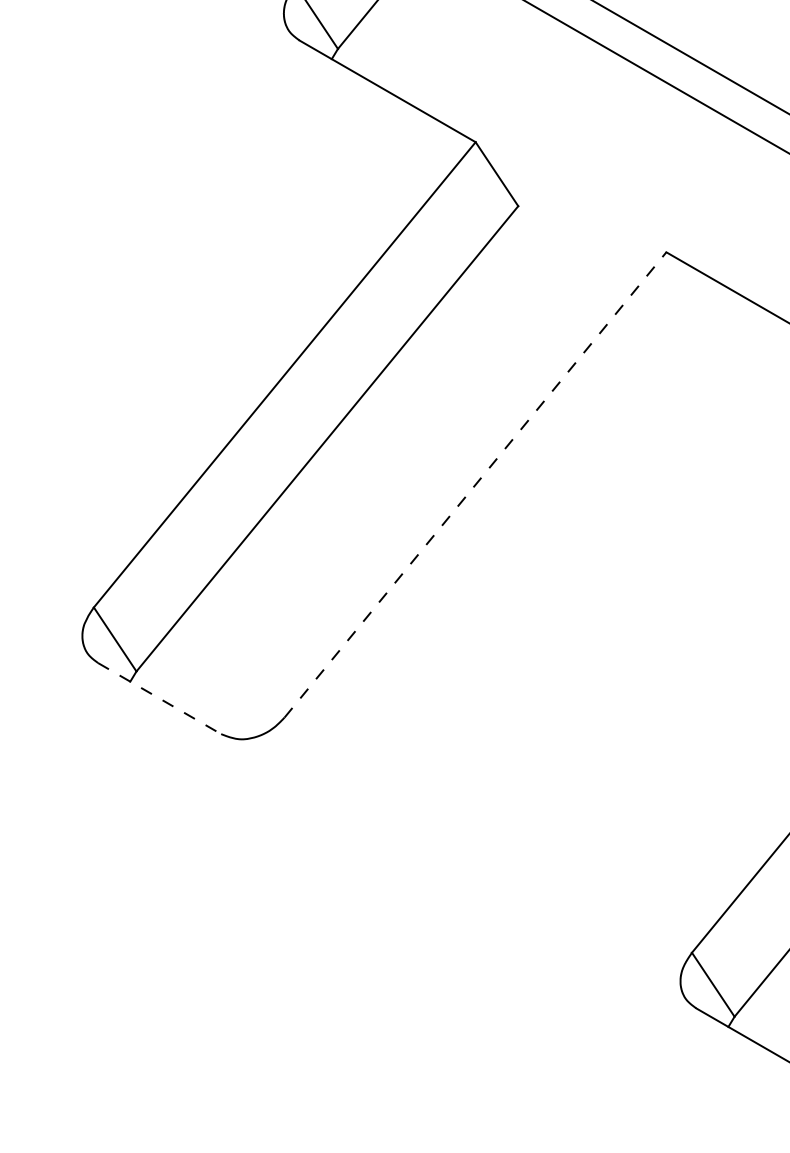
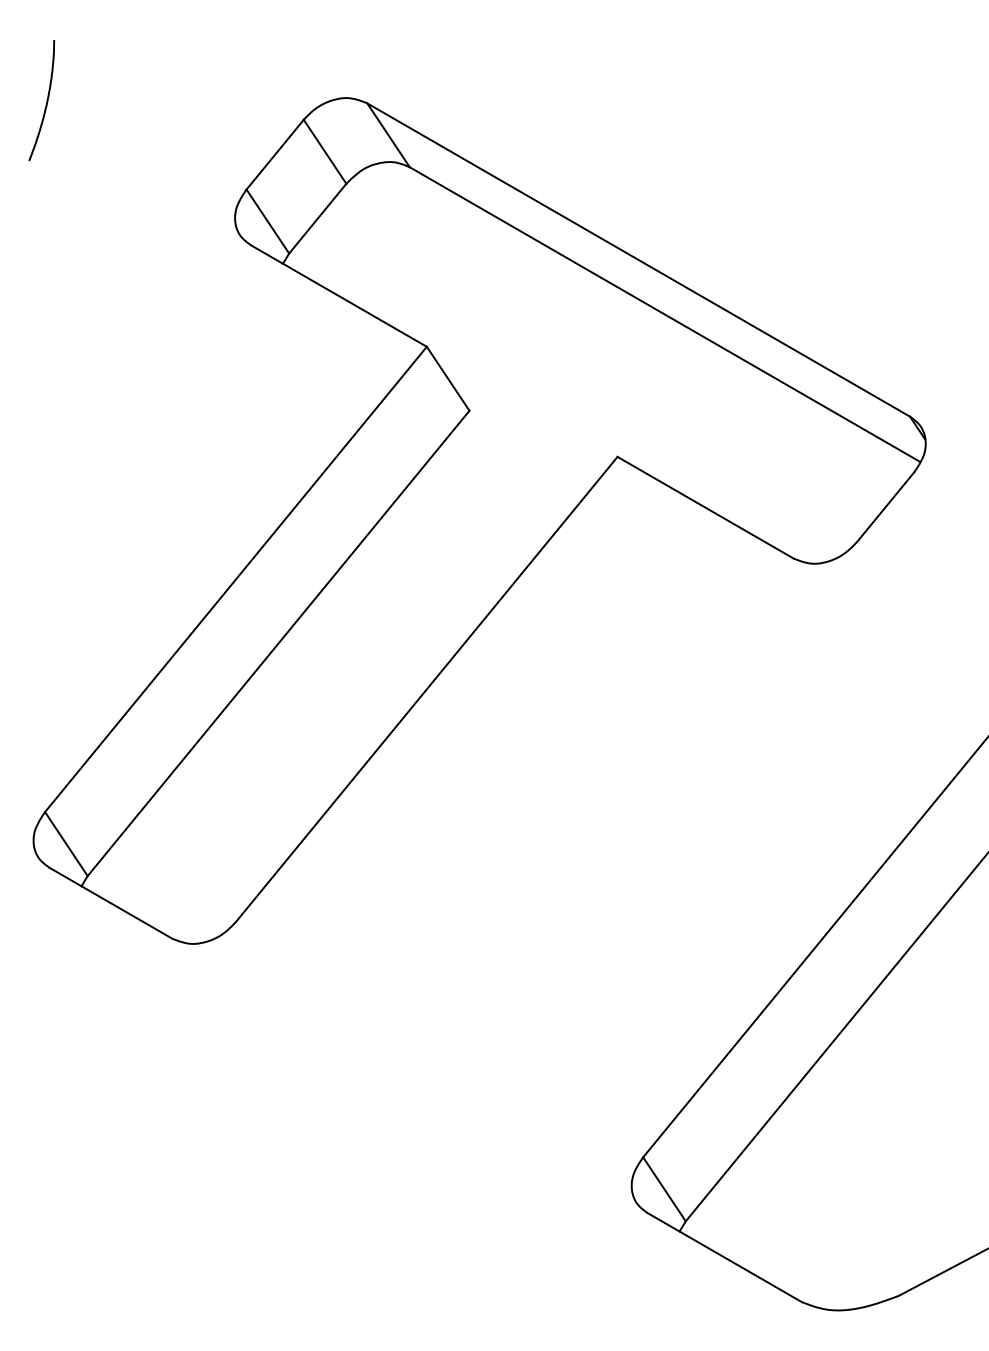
line: (475, 484) -> (426, 689), dashed -> solid
line: (160, 698) -> (111, 903), dashed -> solid

